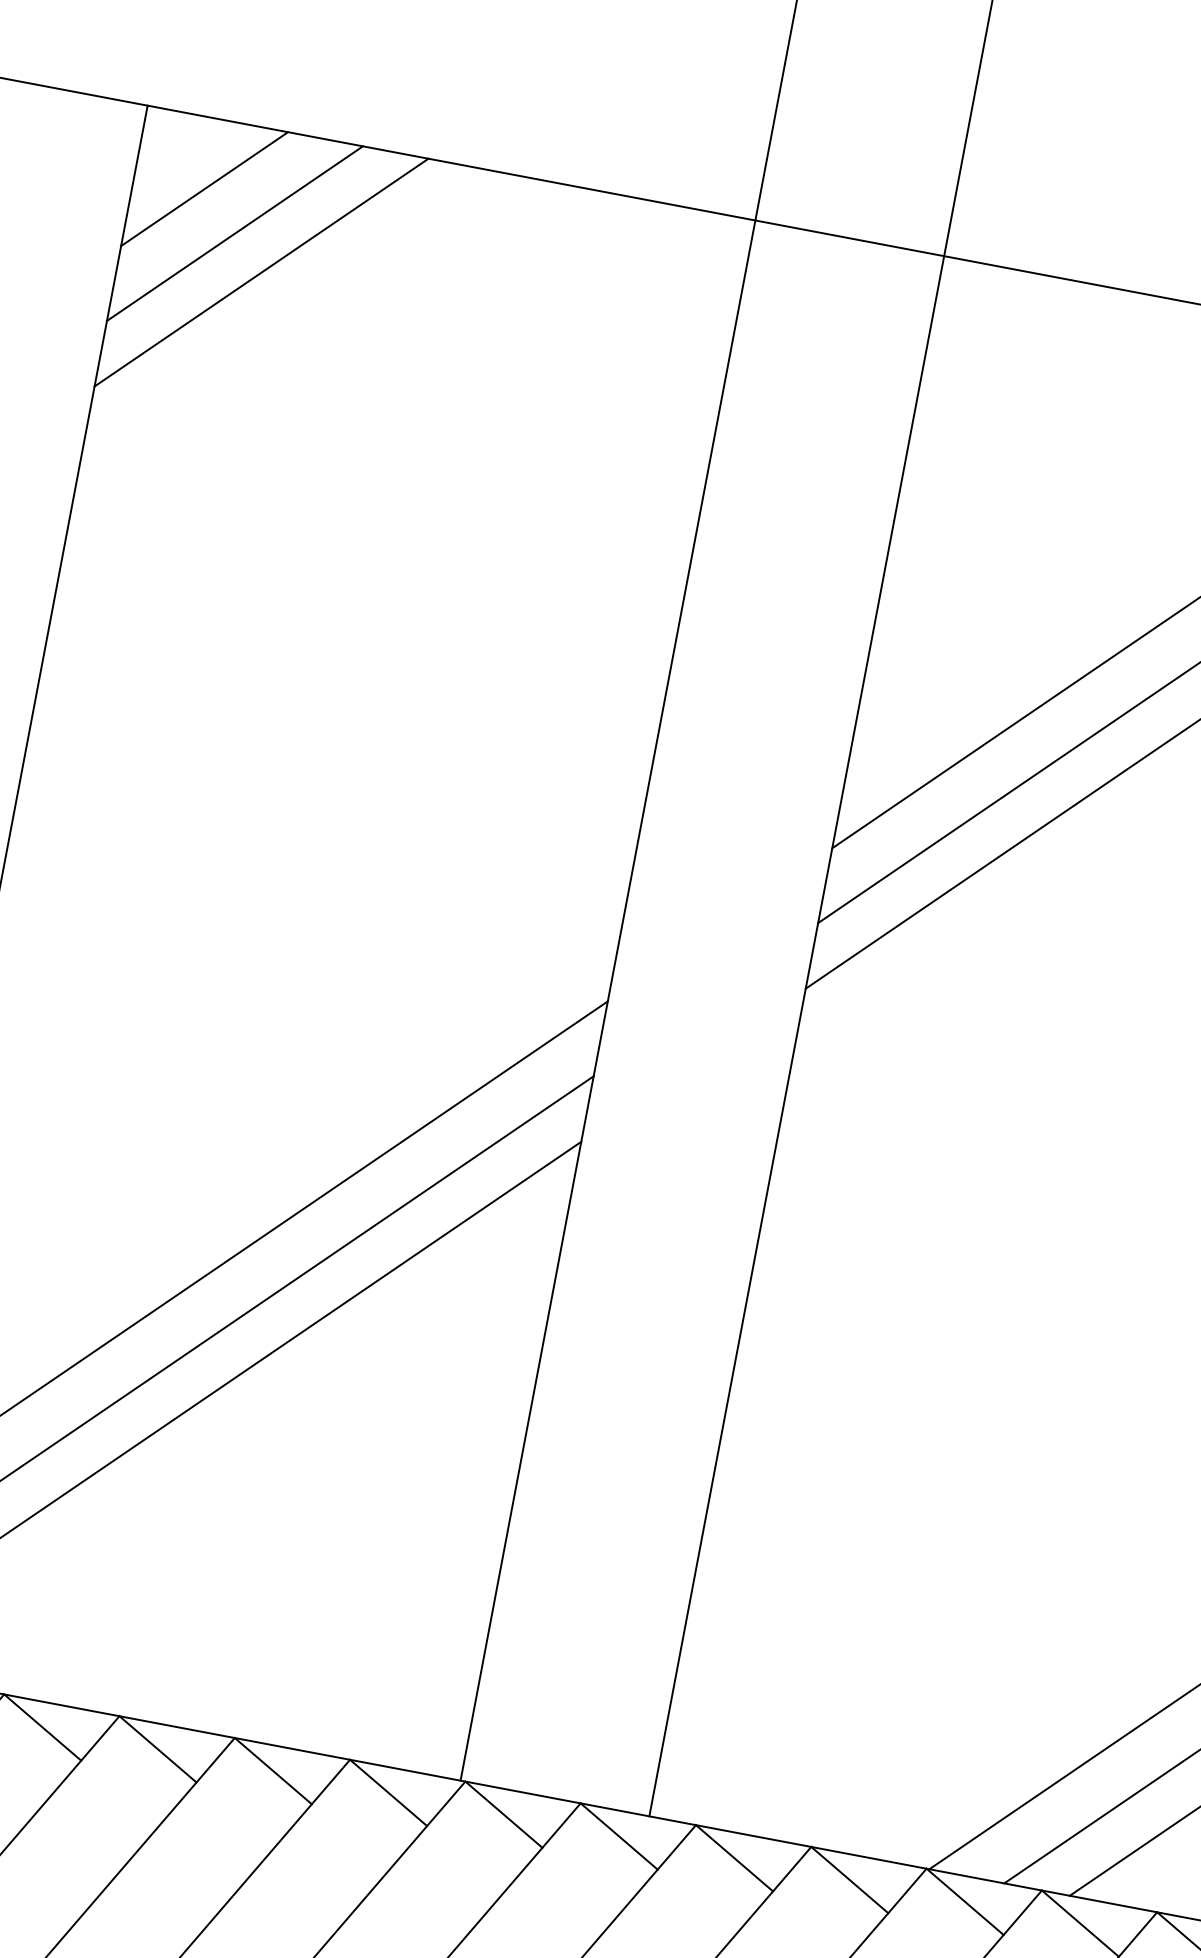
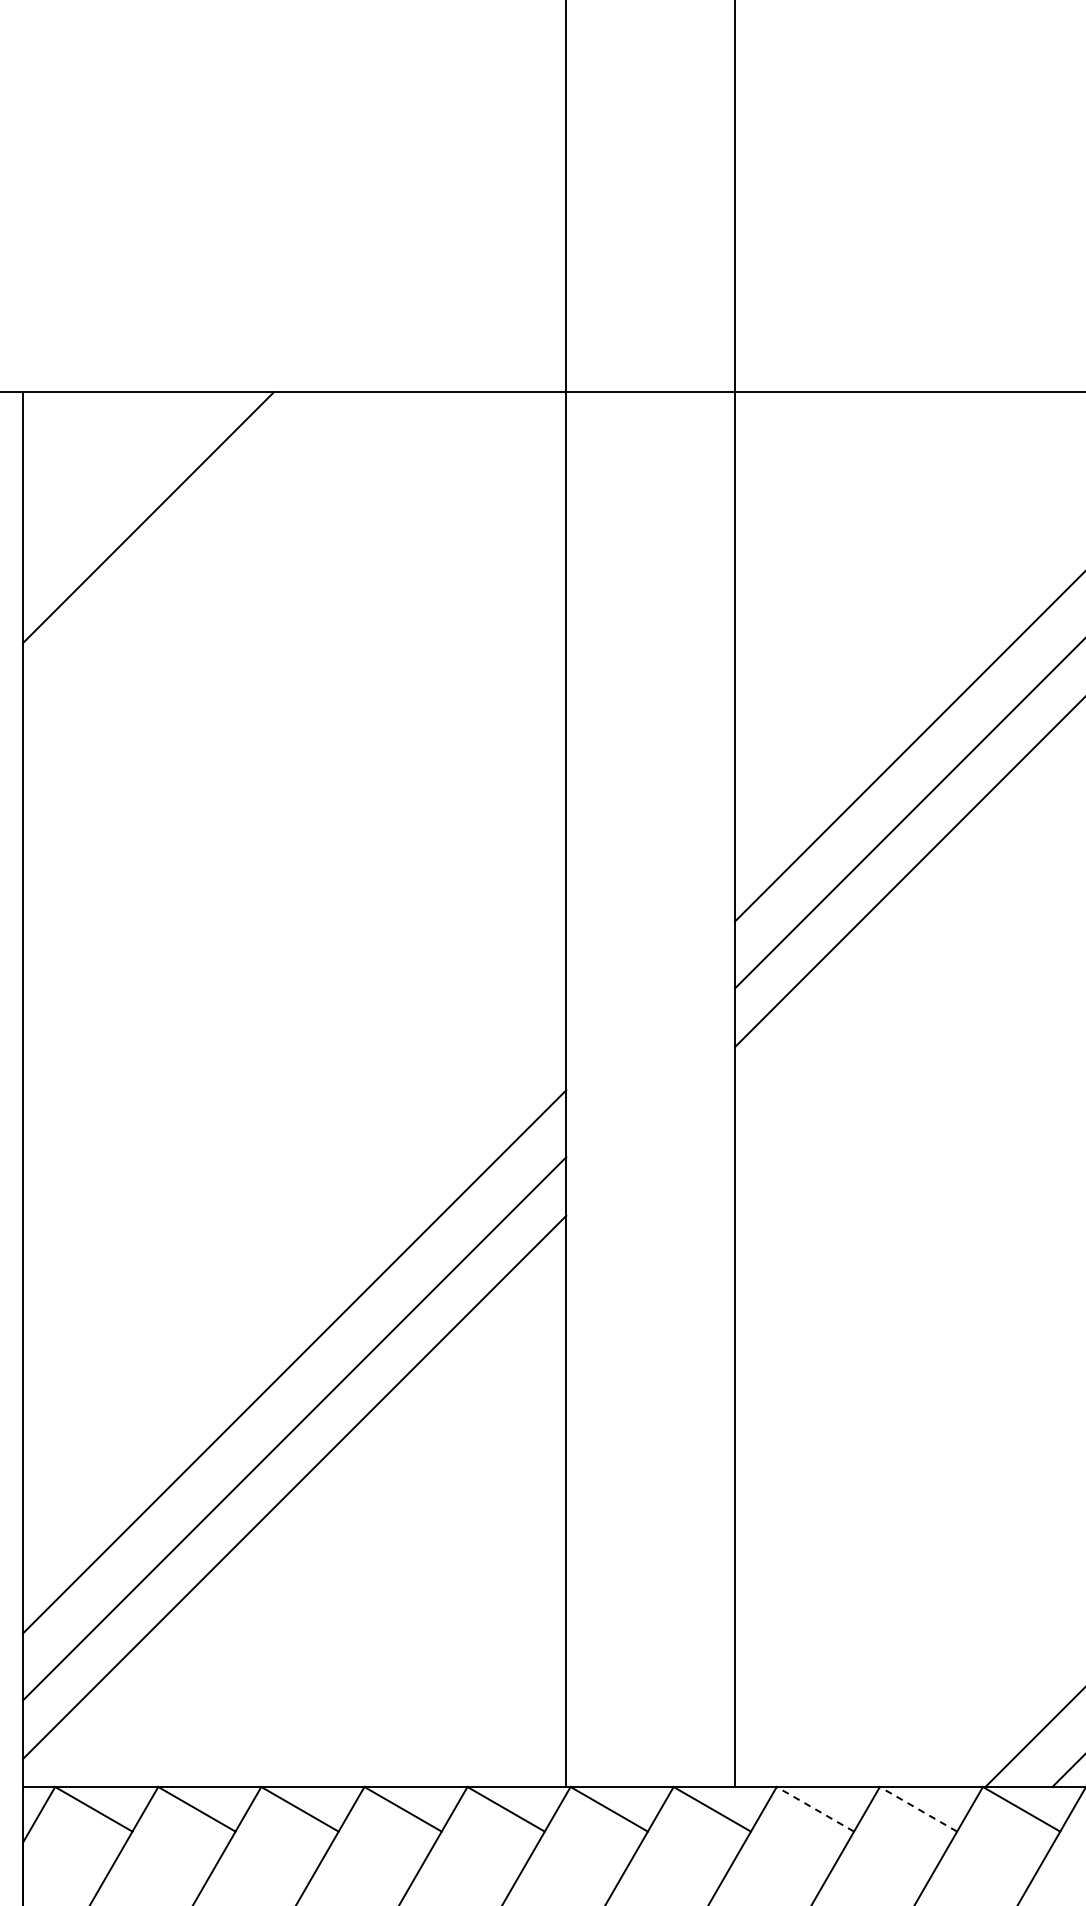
line: (204, 188) -> (85, 454), removed
line: (234, 233) -> (118, 488), removed
line: (734, 1858) -> (815, 1809), solid -> dashed
line: (849, 1880) -> (918, 1809), solid -> dashed

